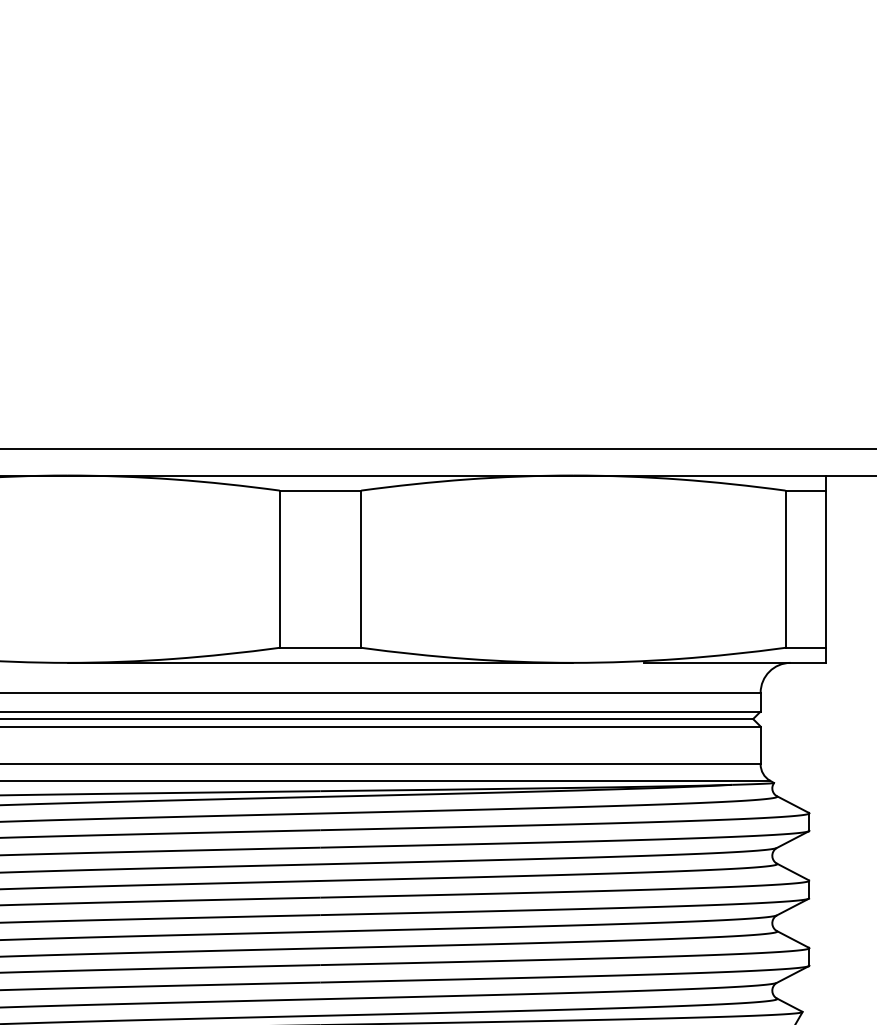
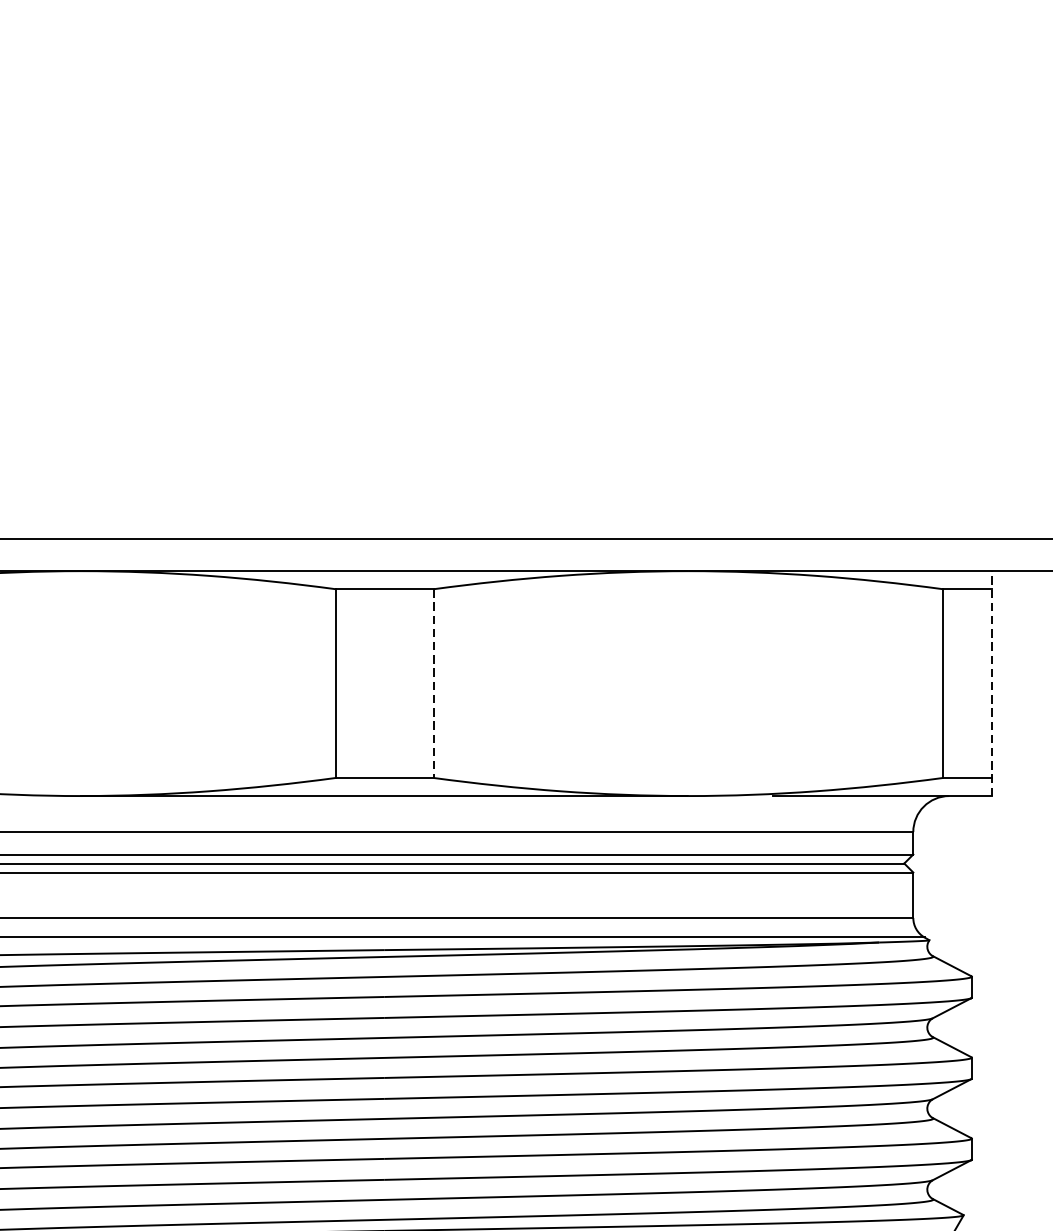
line: (361, 569) -> (434, 683), solid -> dashed
line: (826, 569) -> (992, 683), solid -> dashed

